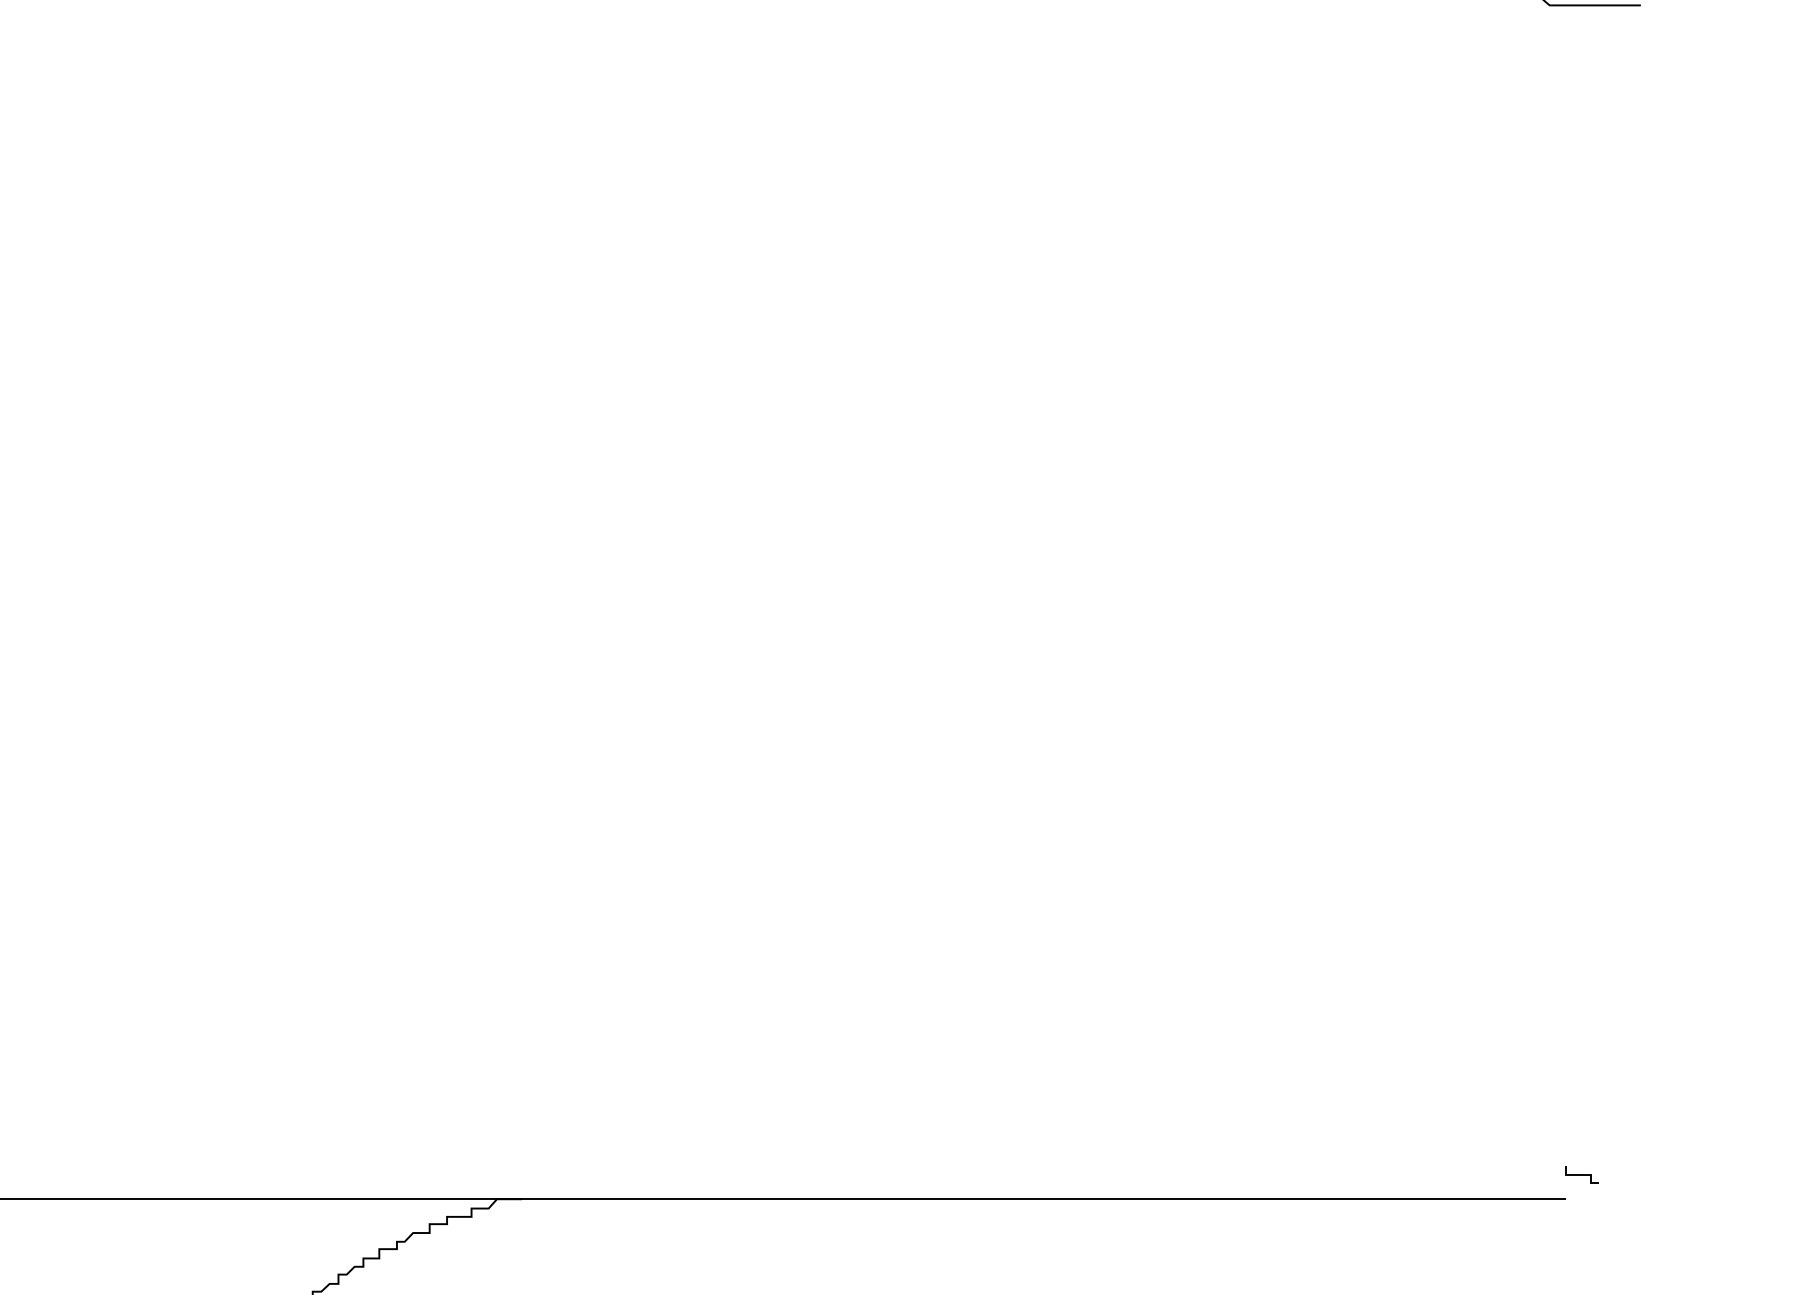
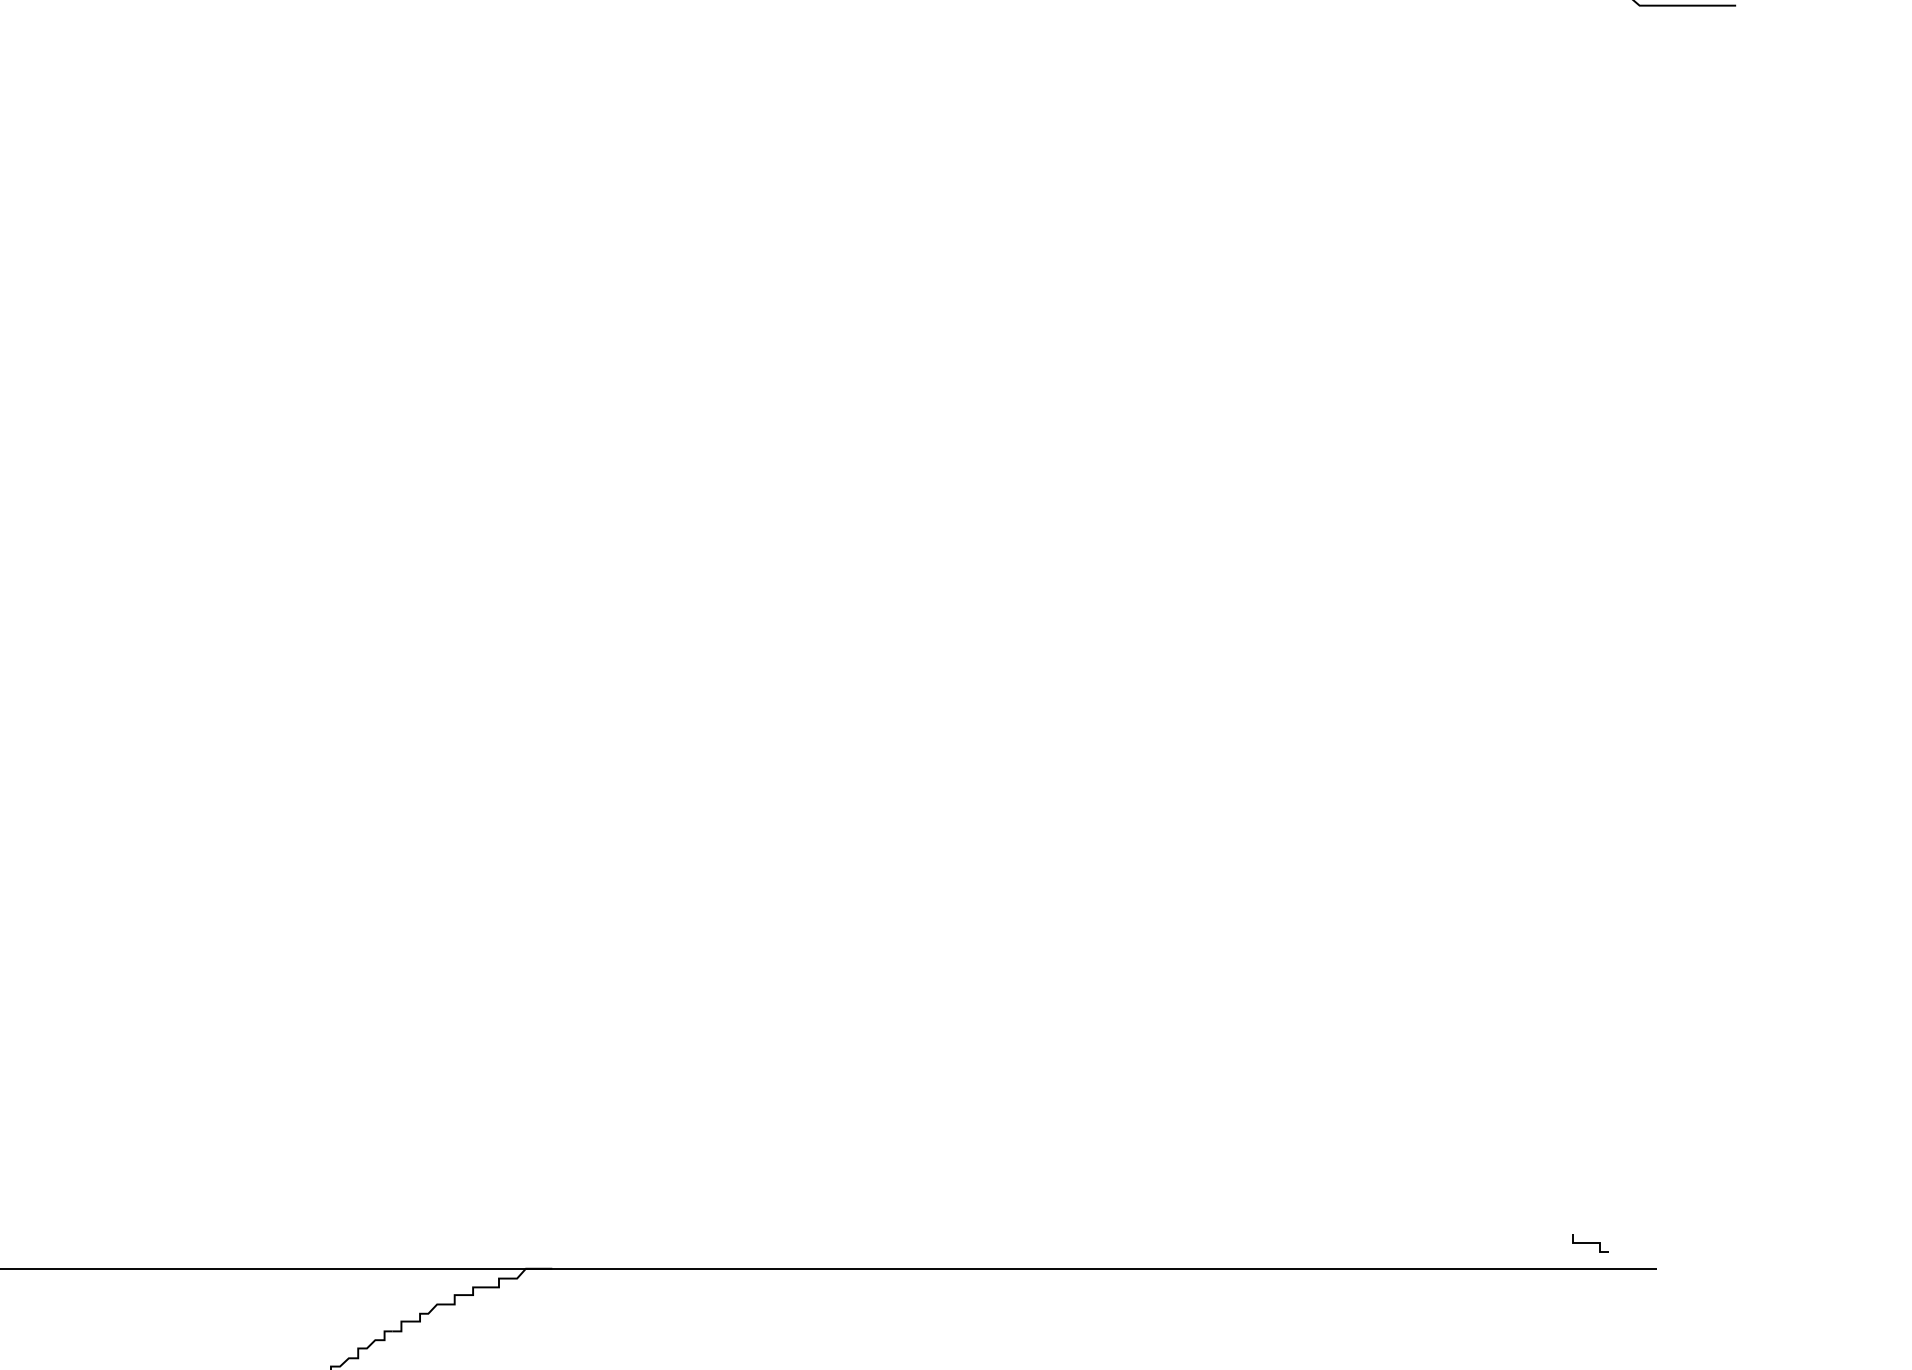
part: (1581, 1174) -> (1589, 1242), moved

